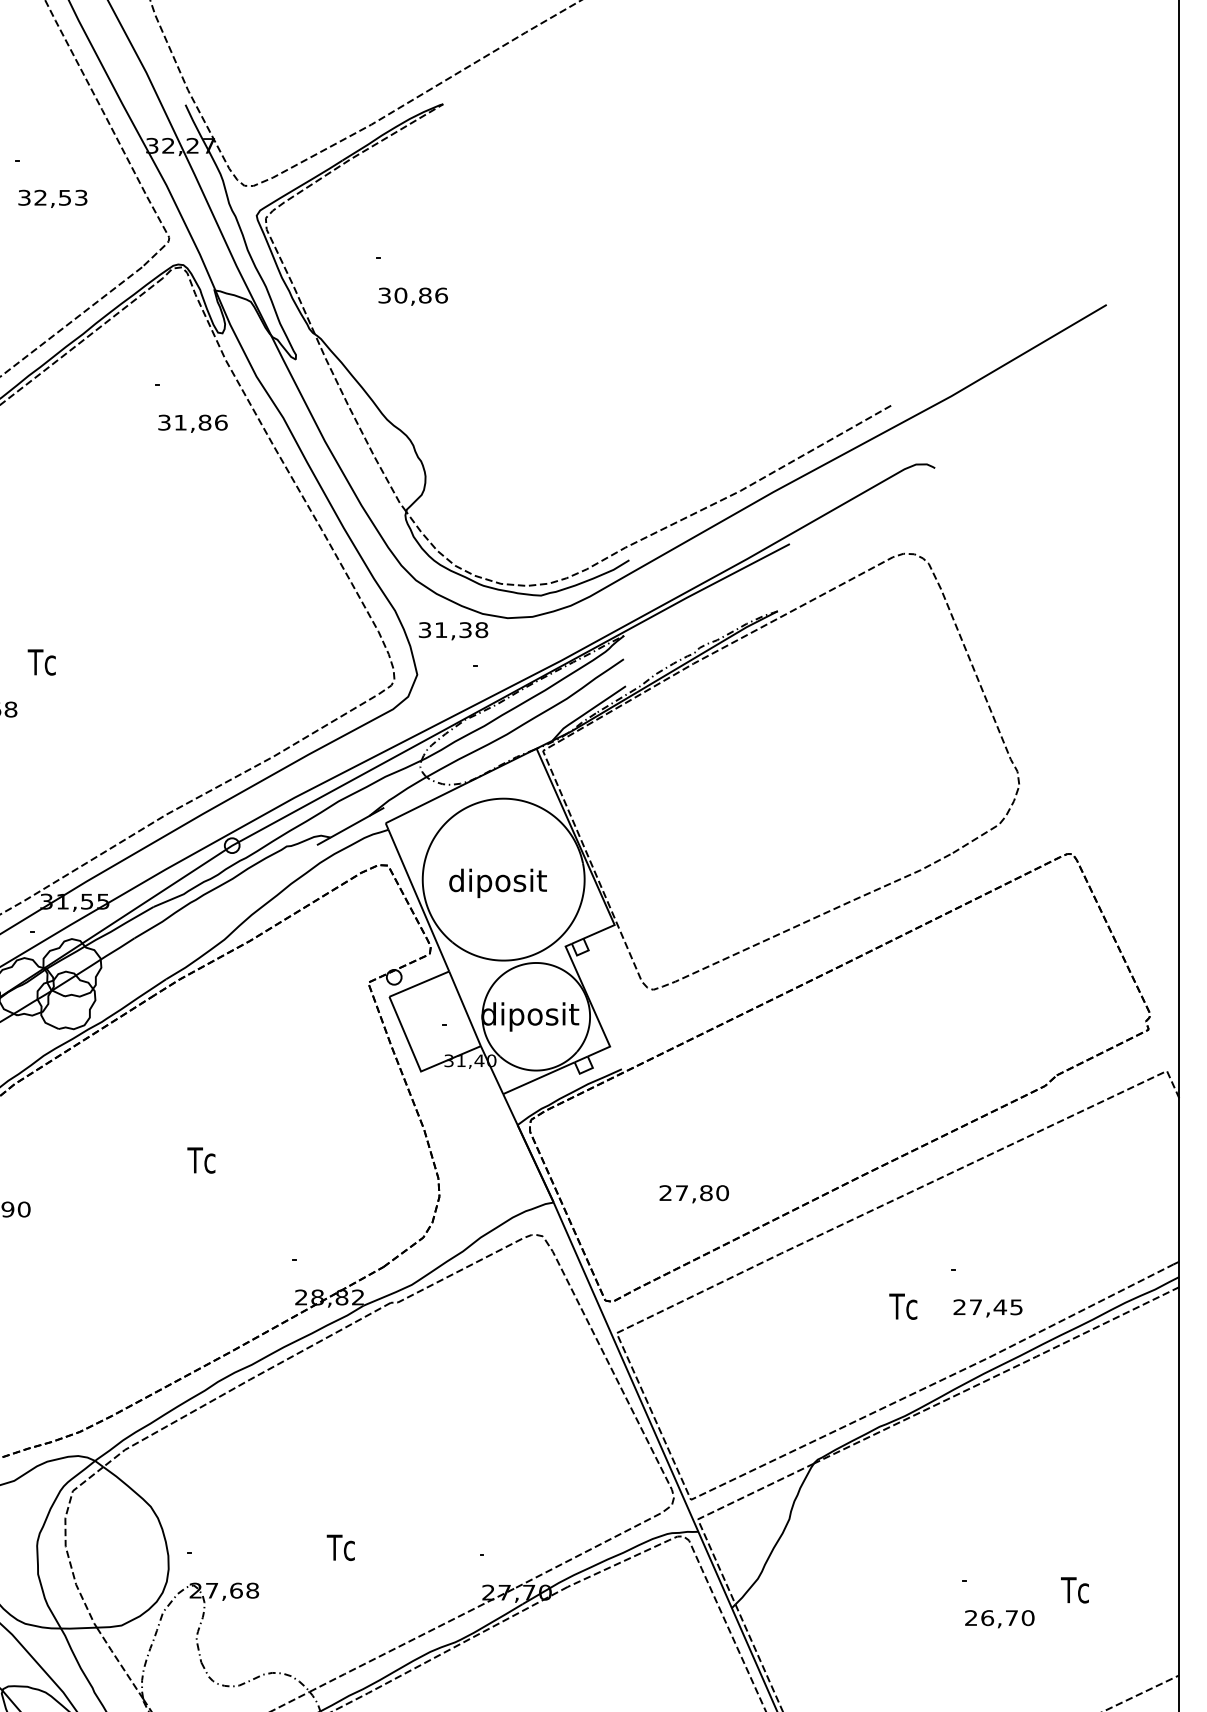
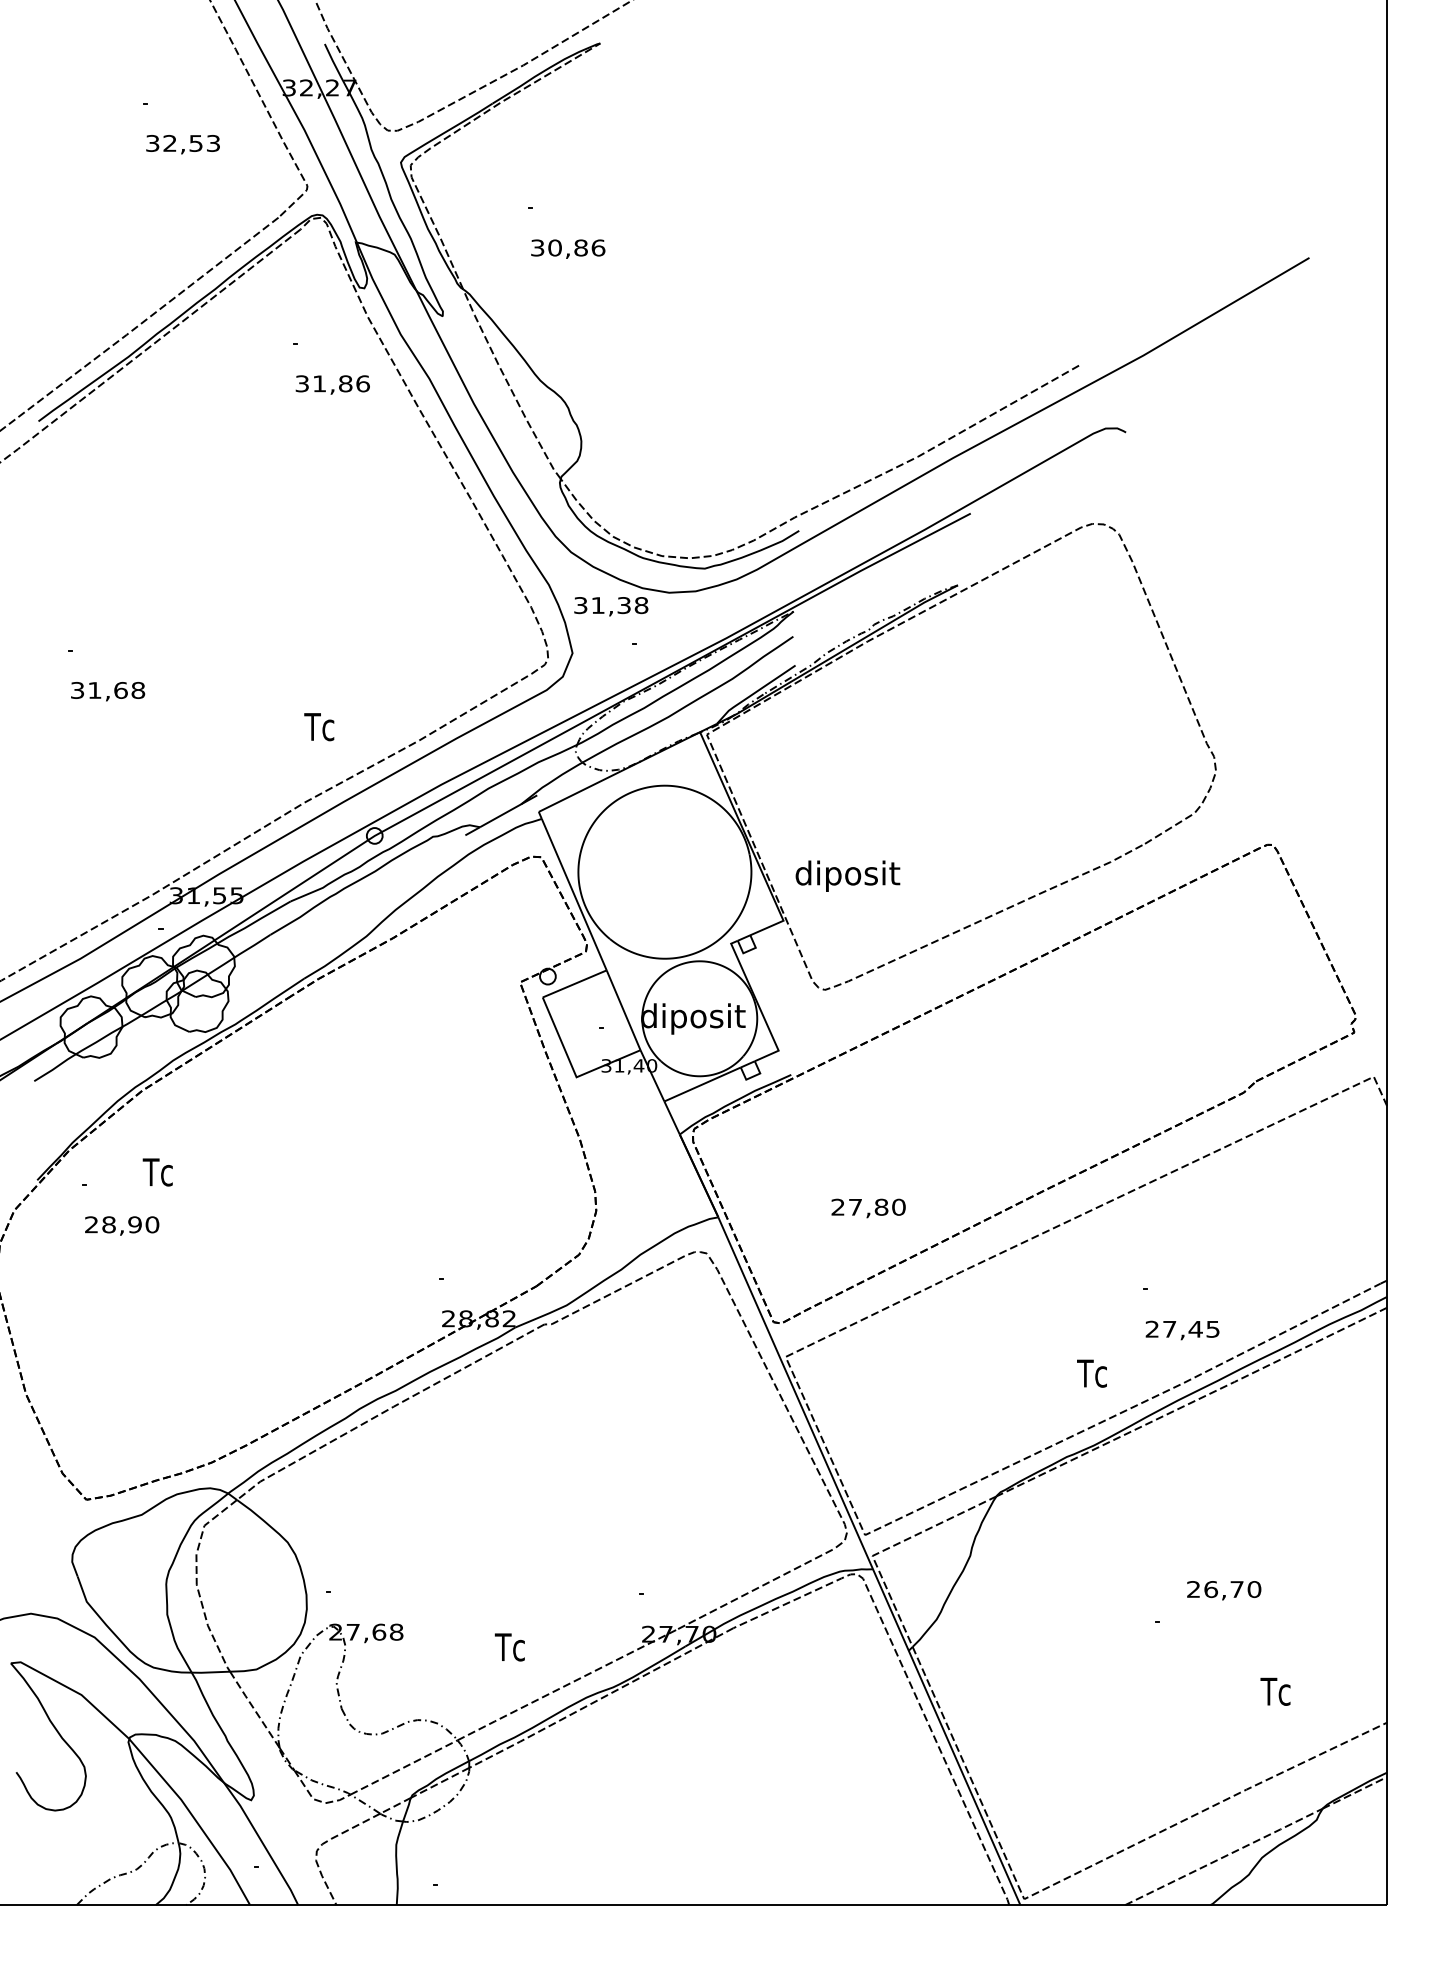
text: (42, 662) -> (319, 727), moved
text: (497, 882) -> (847, 875), moved
text: (201, 1160) -> (157, 1172), moved
text: (902, 1306) -> (1091, 1373), moved
text: (340, 1547) -> (509, 1647), moved
text: (1074, 1590) -> (1275, 1691), moved
text: (1000, 1619) -> (1224, 1590), moved

